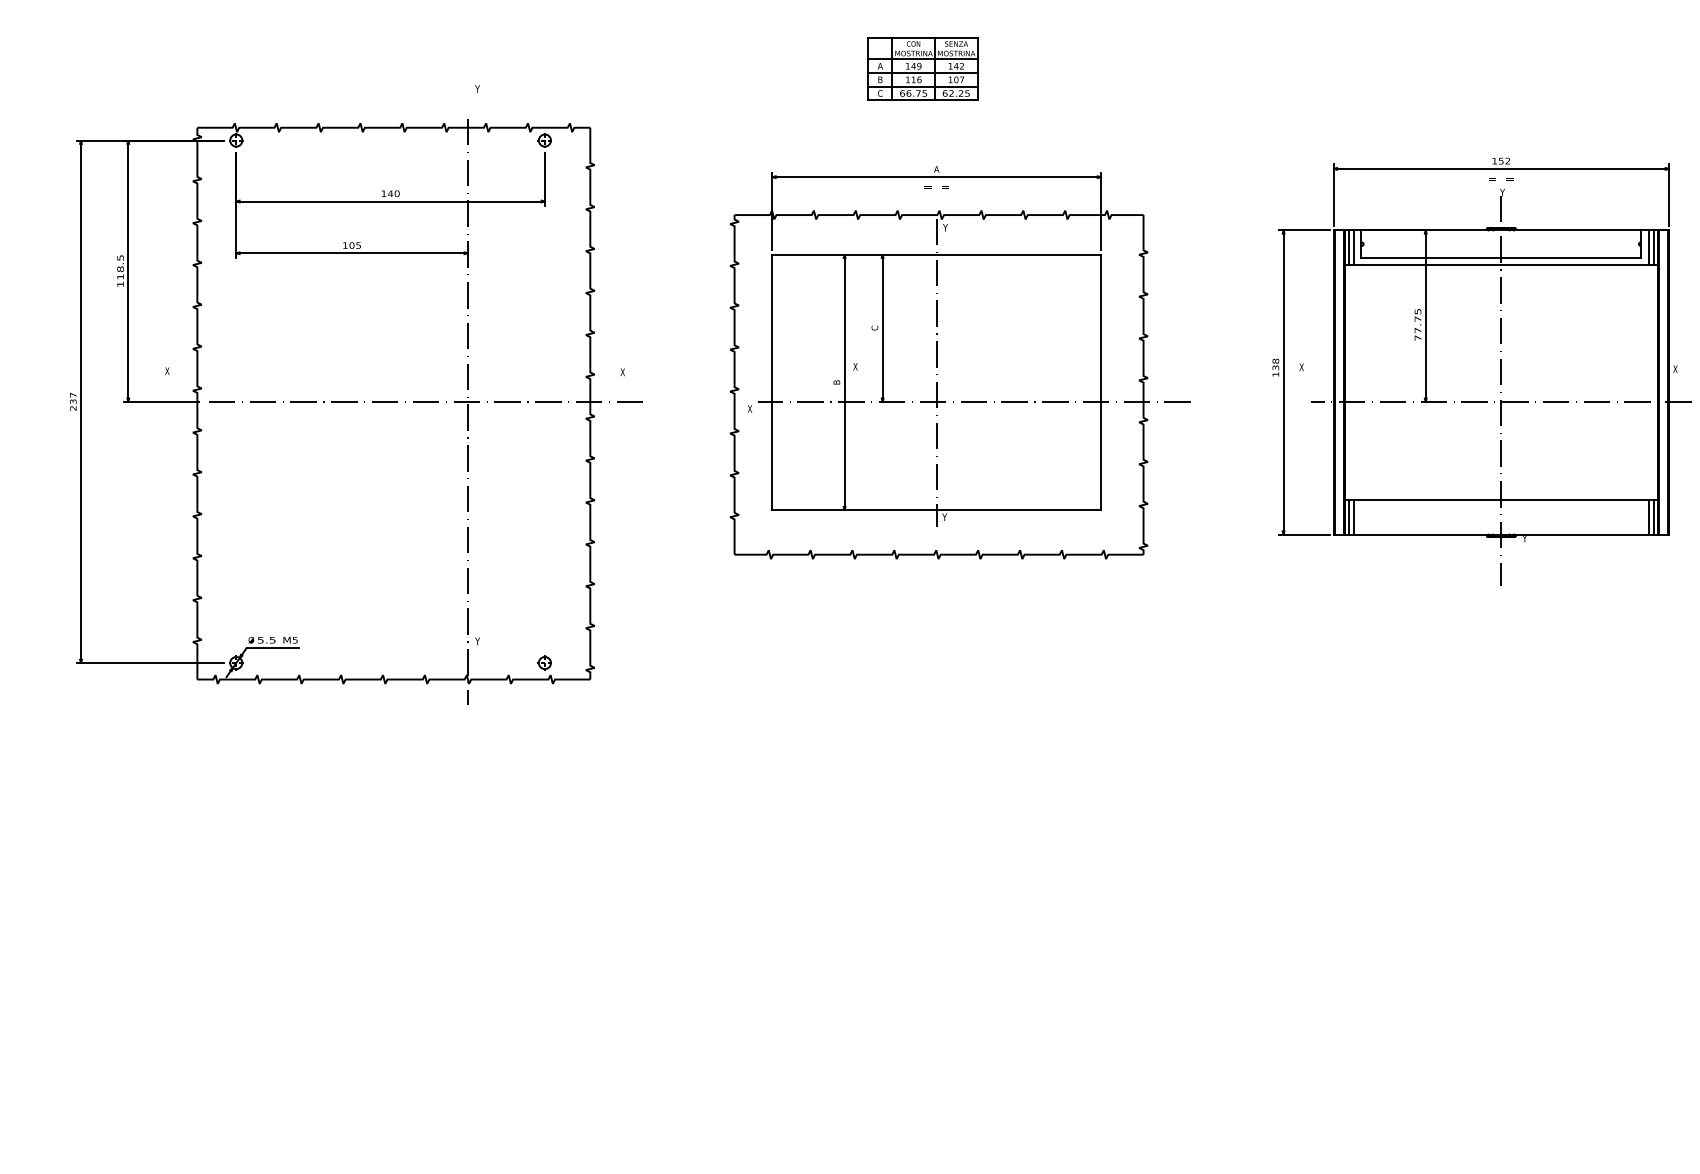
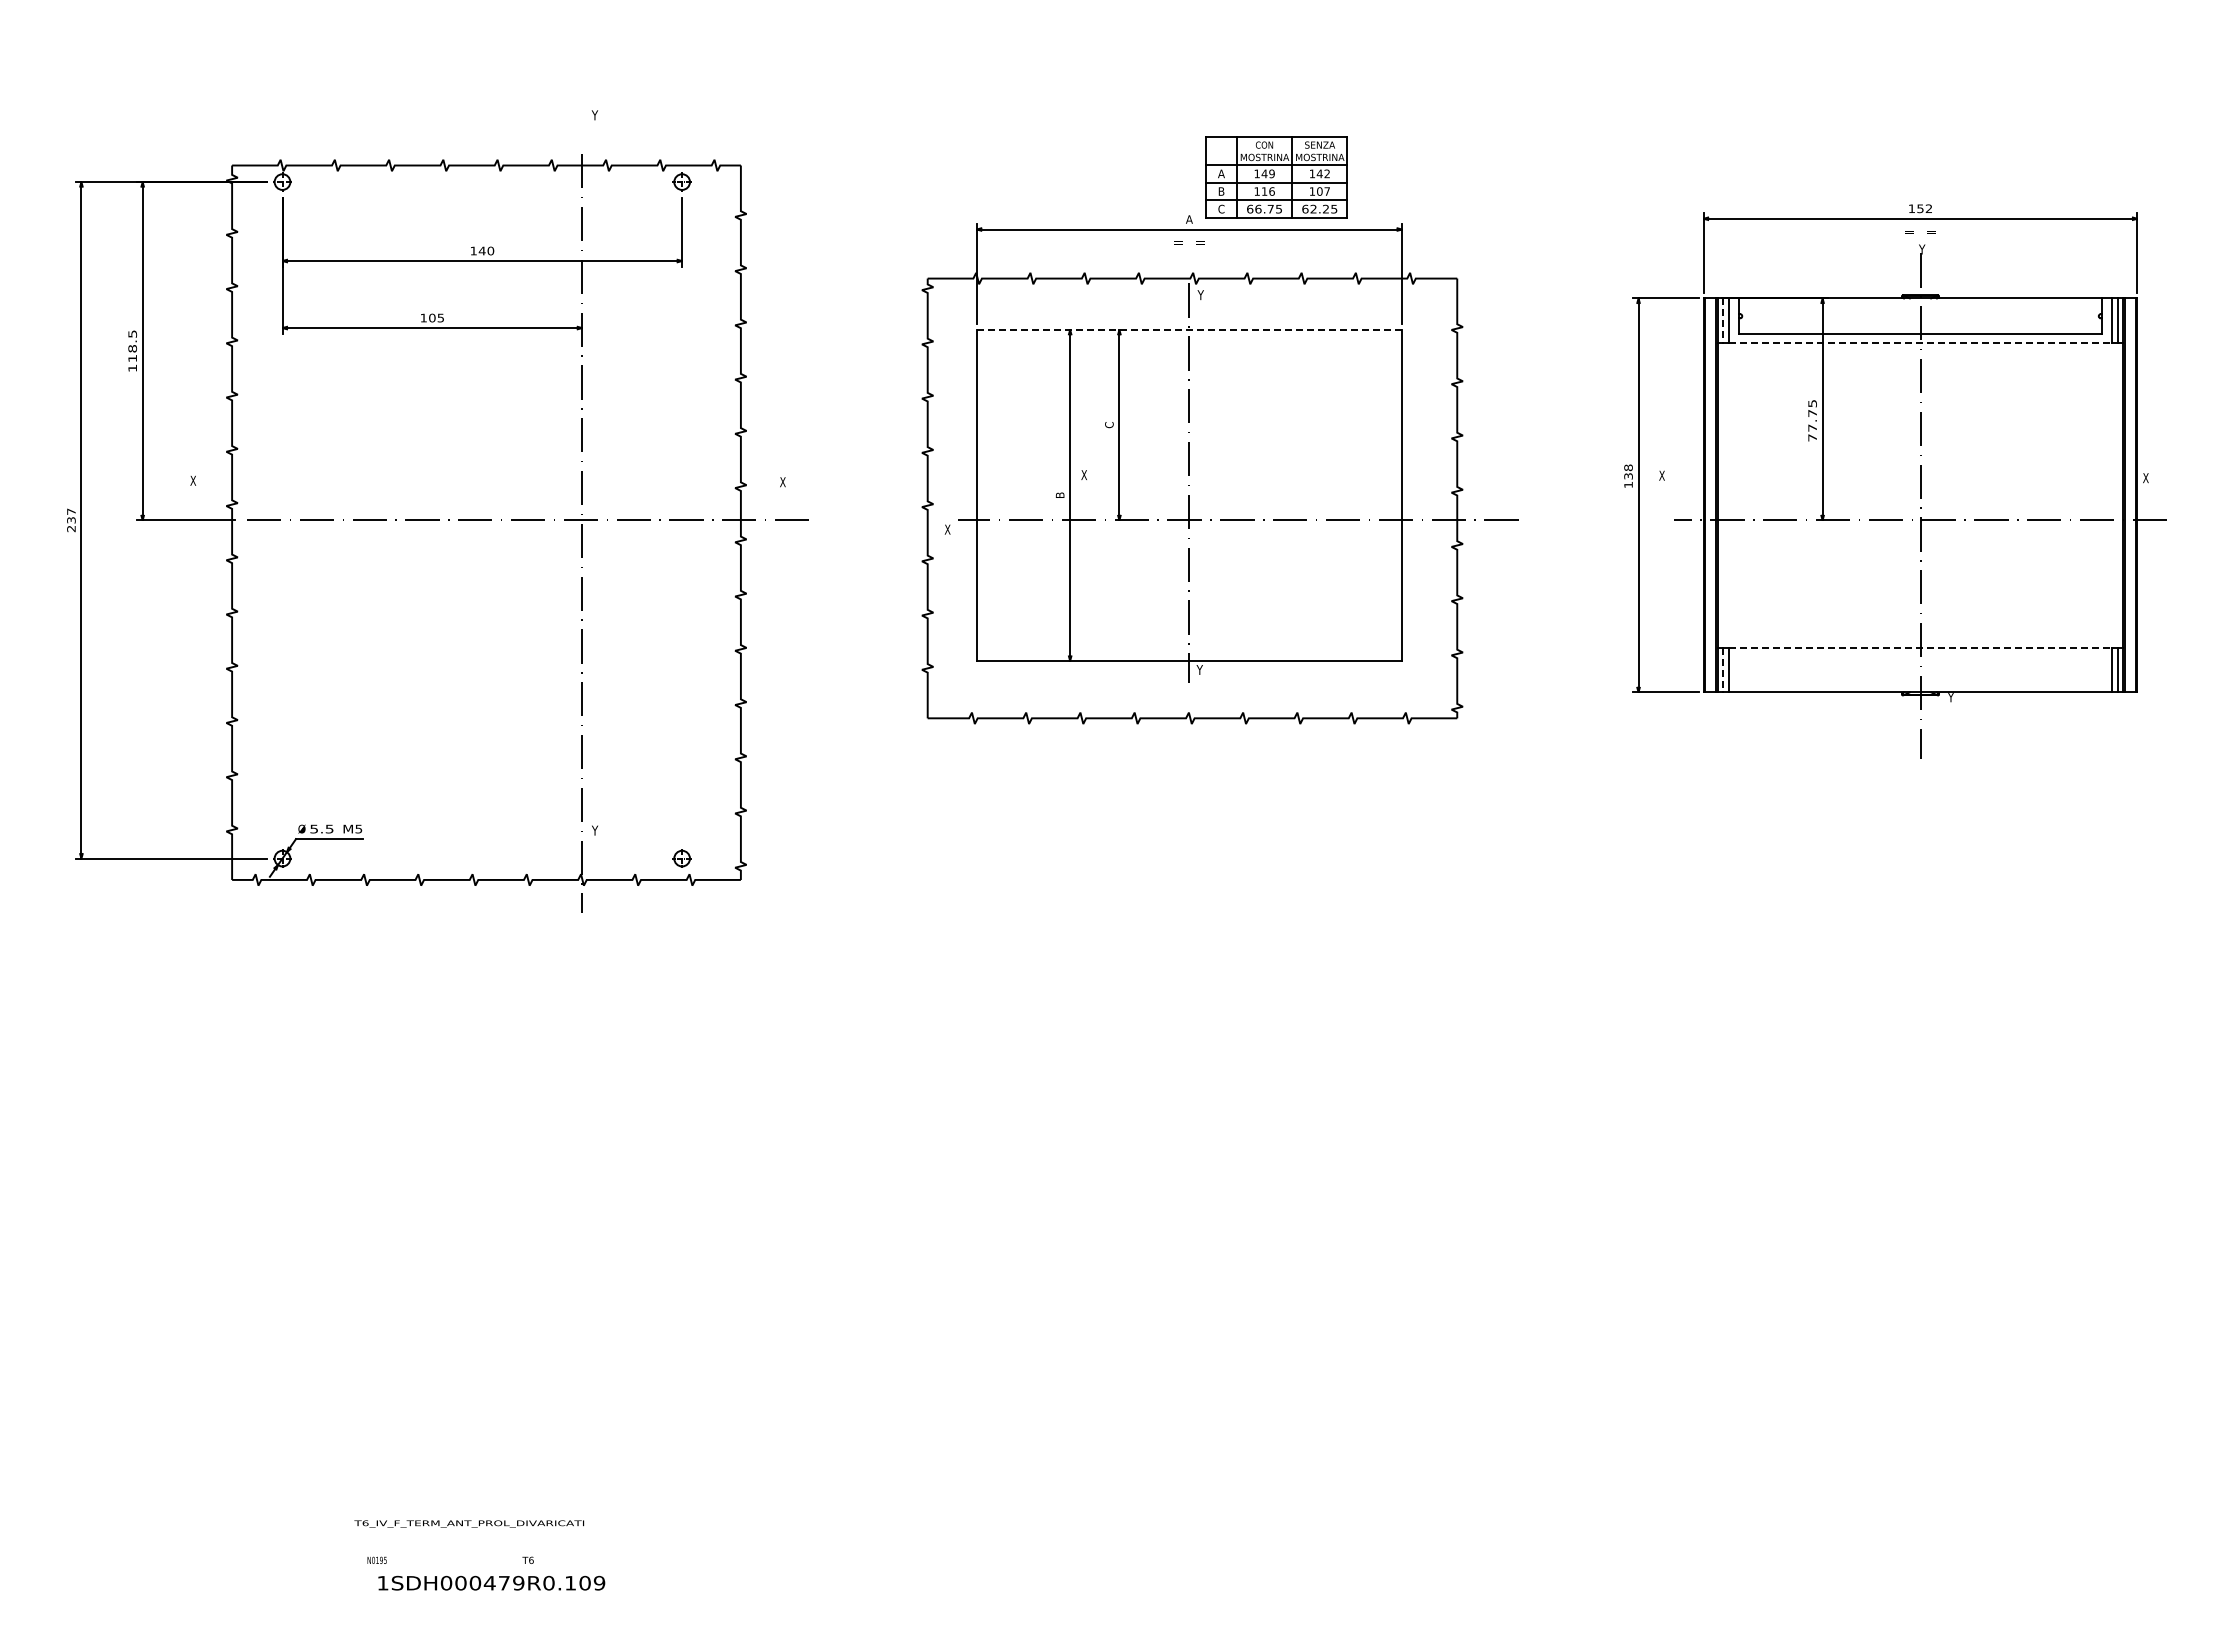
part: (922, 69) -> (1276, 177), moved
line: (1348, 248) -> (1722, 321), solid -> dashed
line: (936, 254) -> (1189, 329), solid -> dashed
line: (1502, 264) -> (1921, 342), solid -> dashed
line: (1502, 500) -> (1921, 648), solid -> dashed
line: (1348, 517) -> (1722, 670), solid -> dashed

